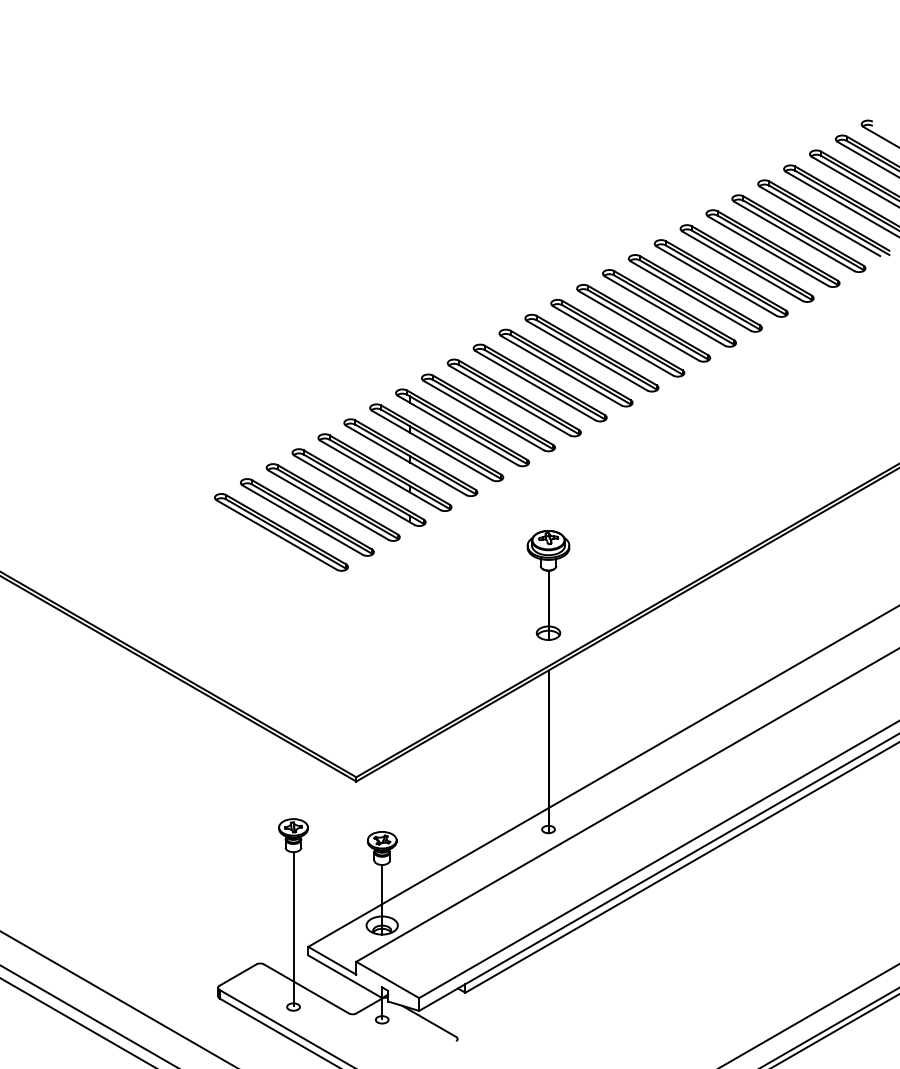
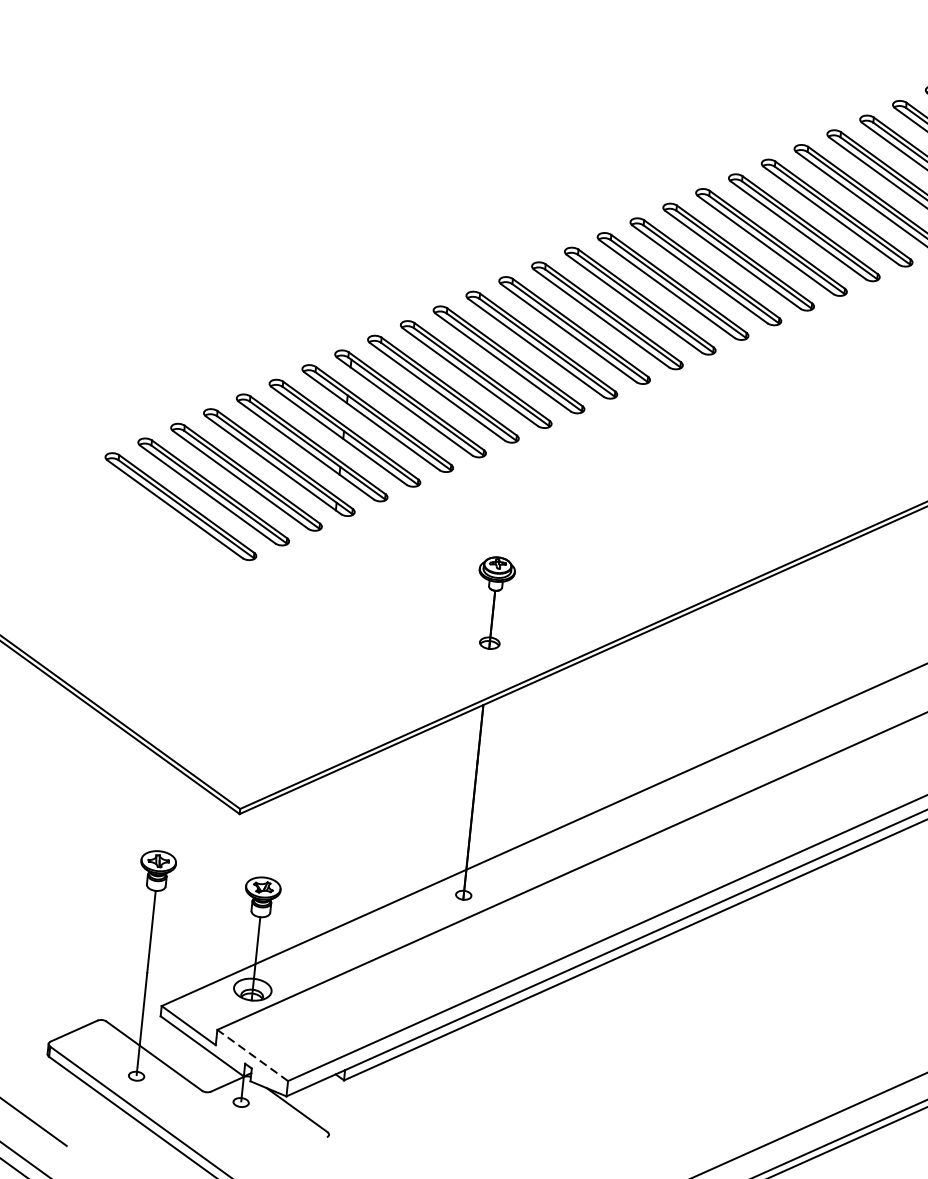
part: (548, 585) -> (493, 603), size x0.7
line: (387, 979) -> (252, 1054), solid -> dashed

